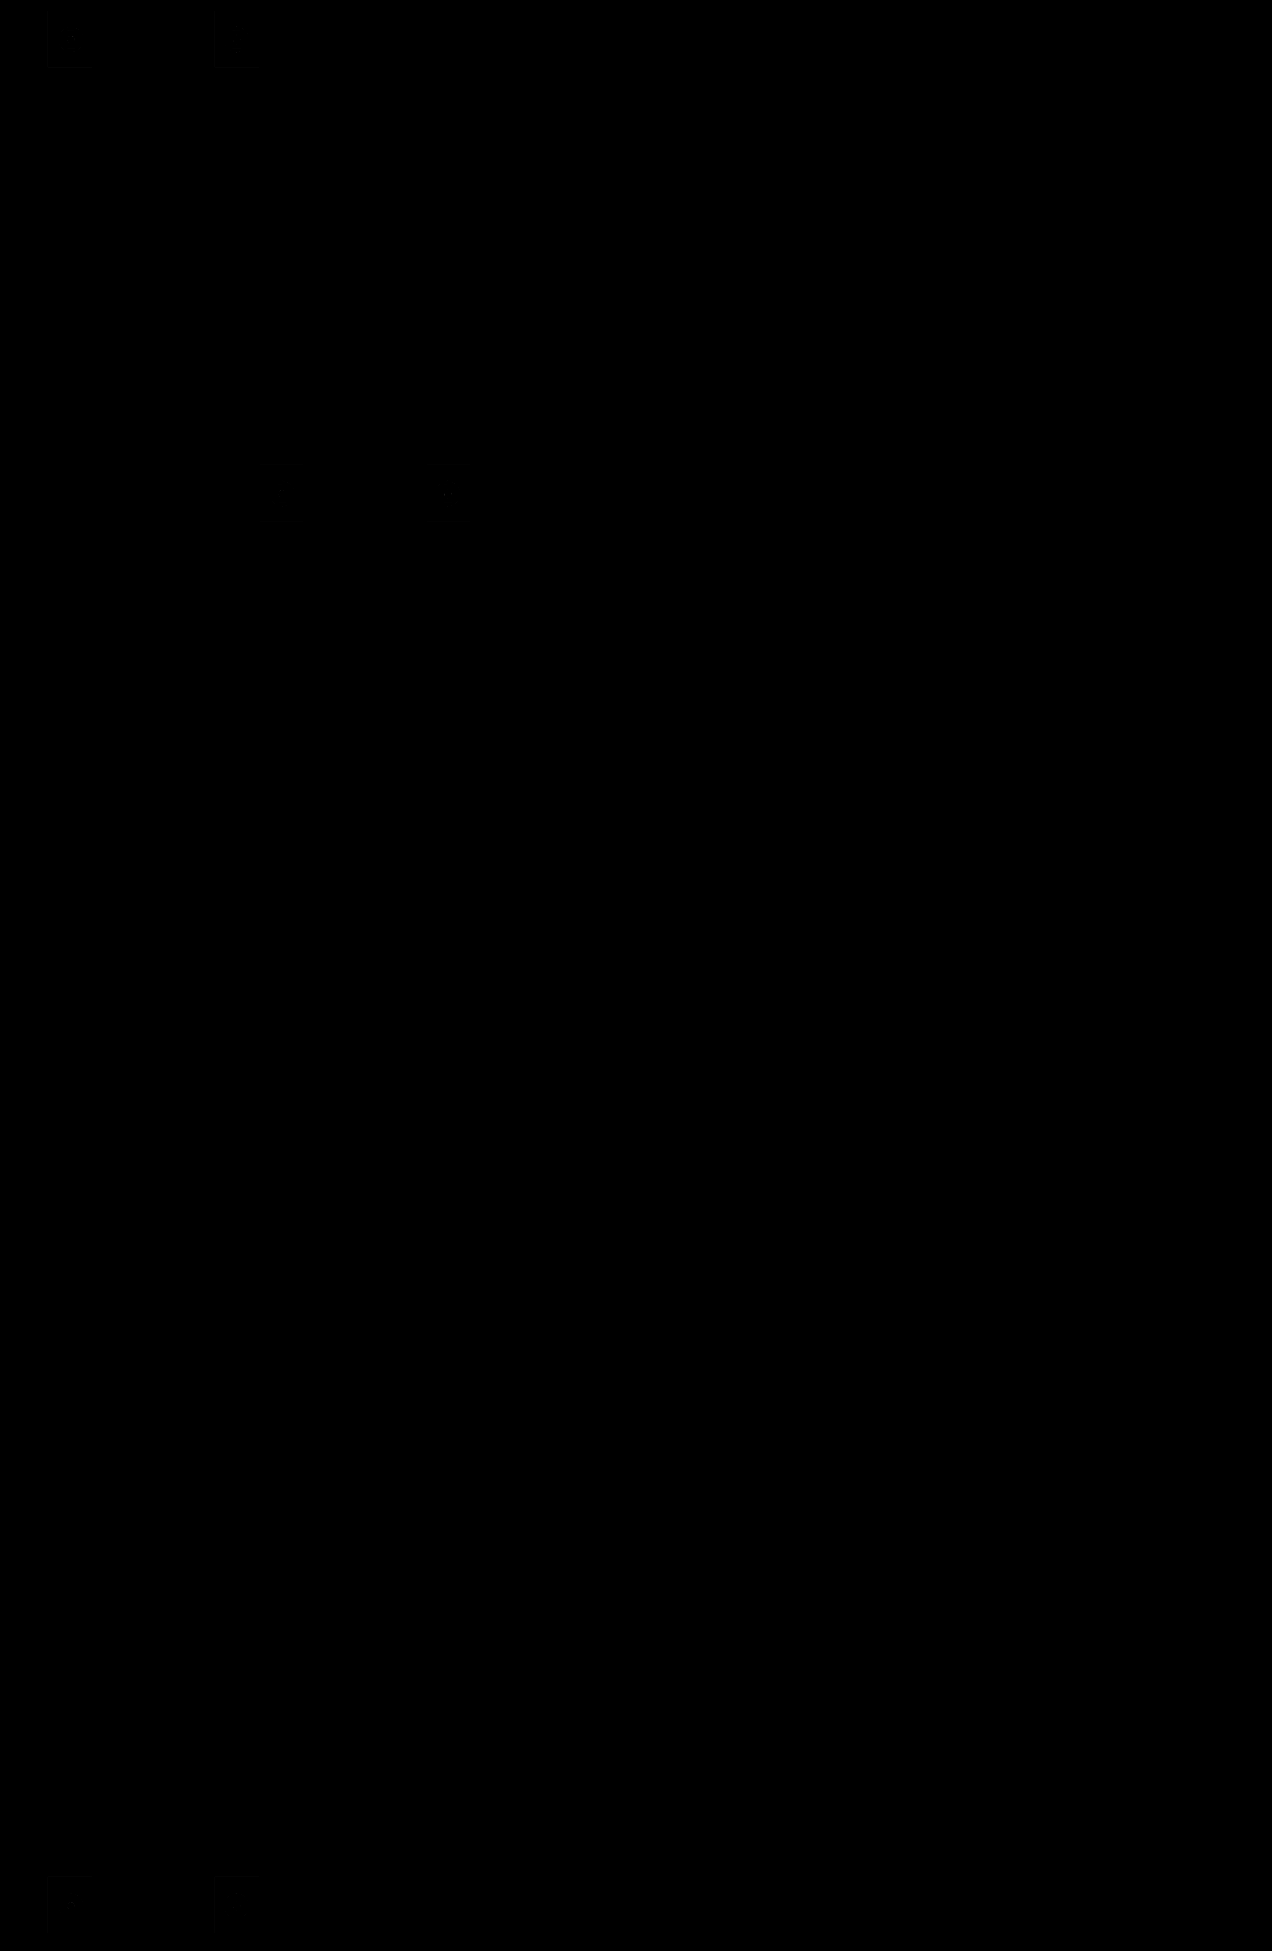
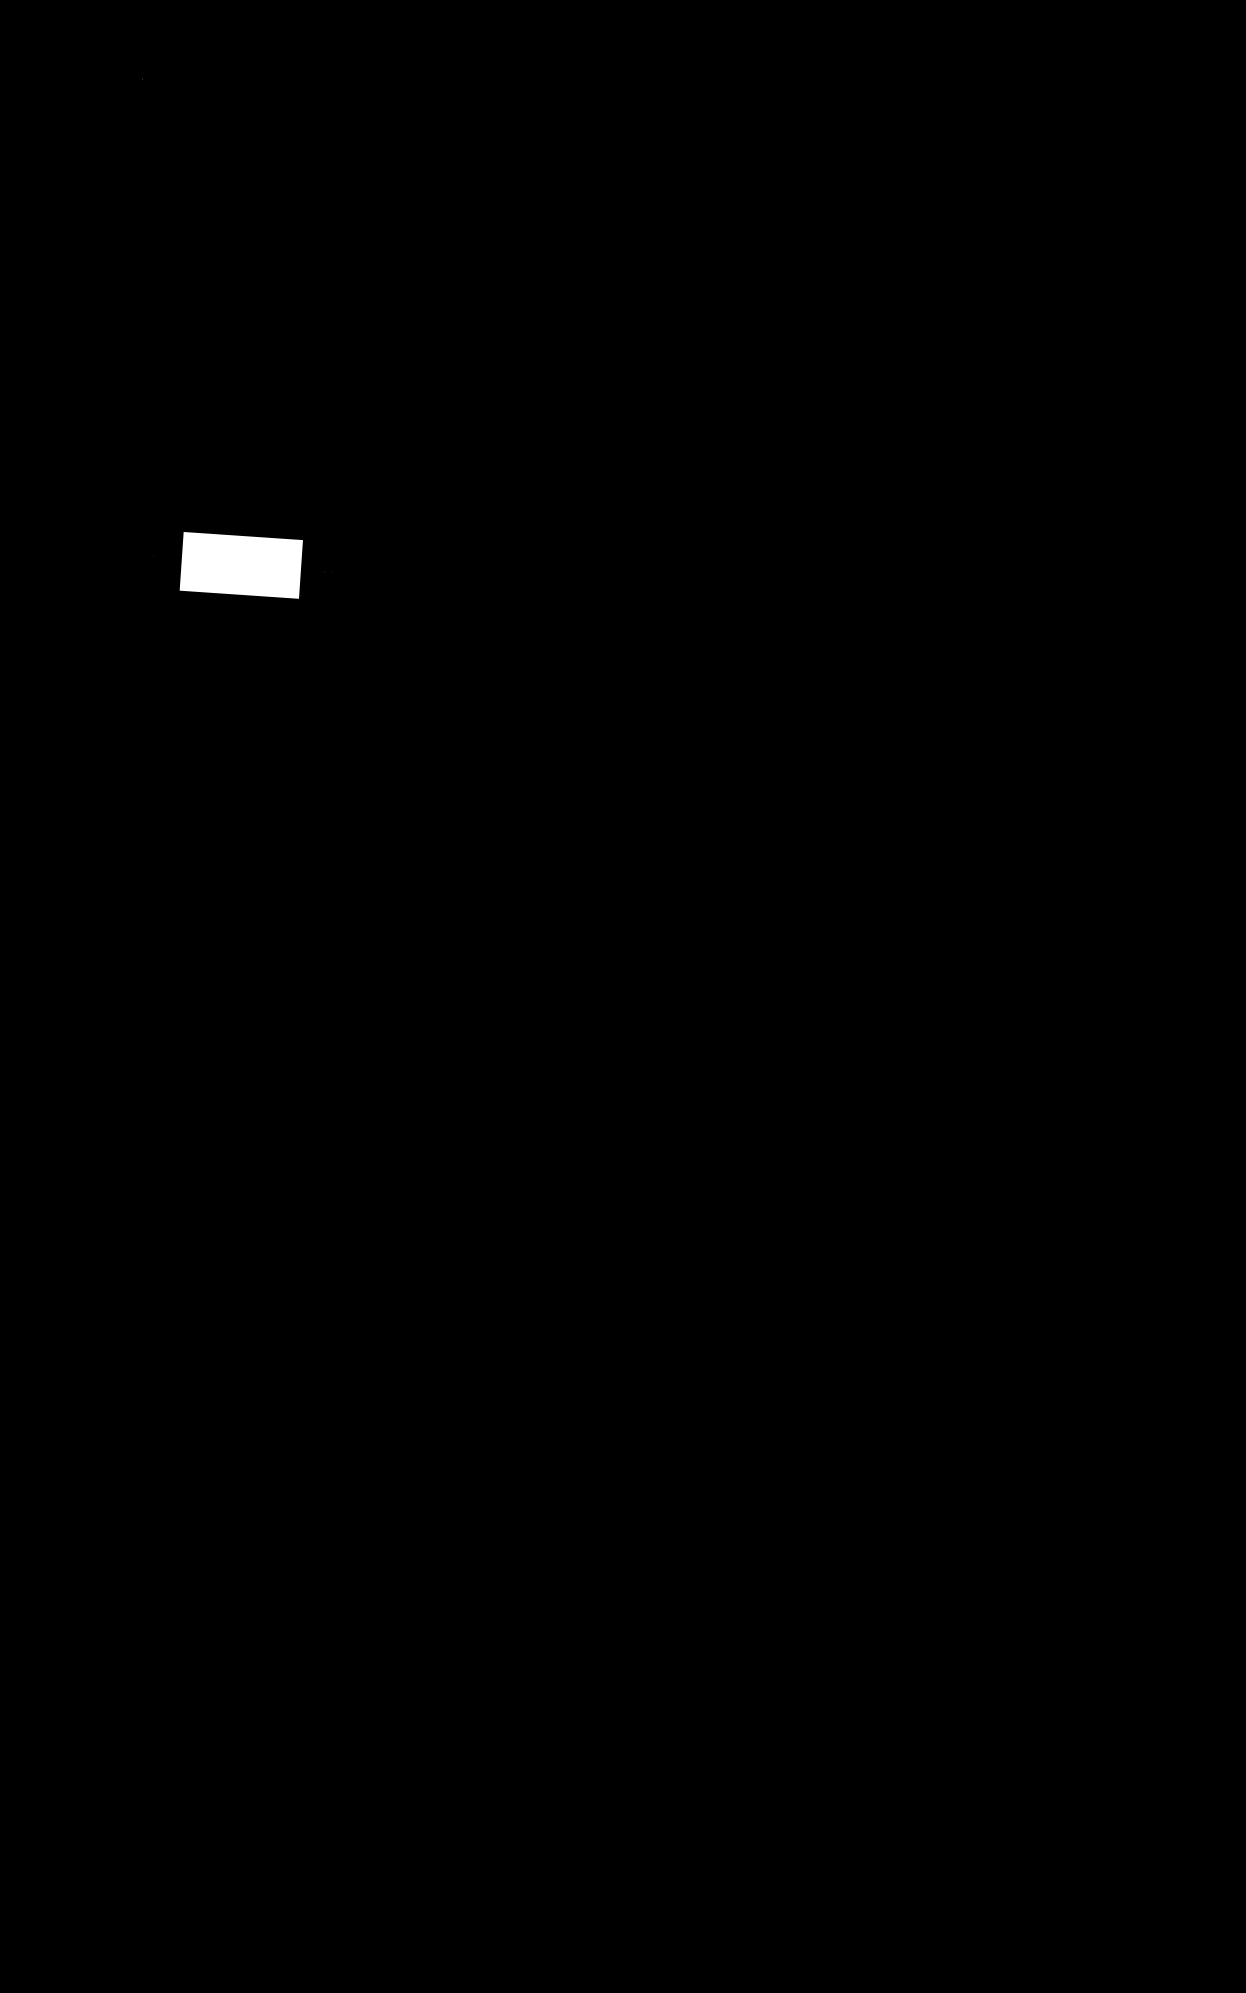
fill: (364, 492) -> (240, 564), removed

